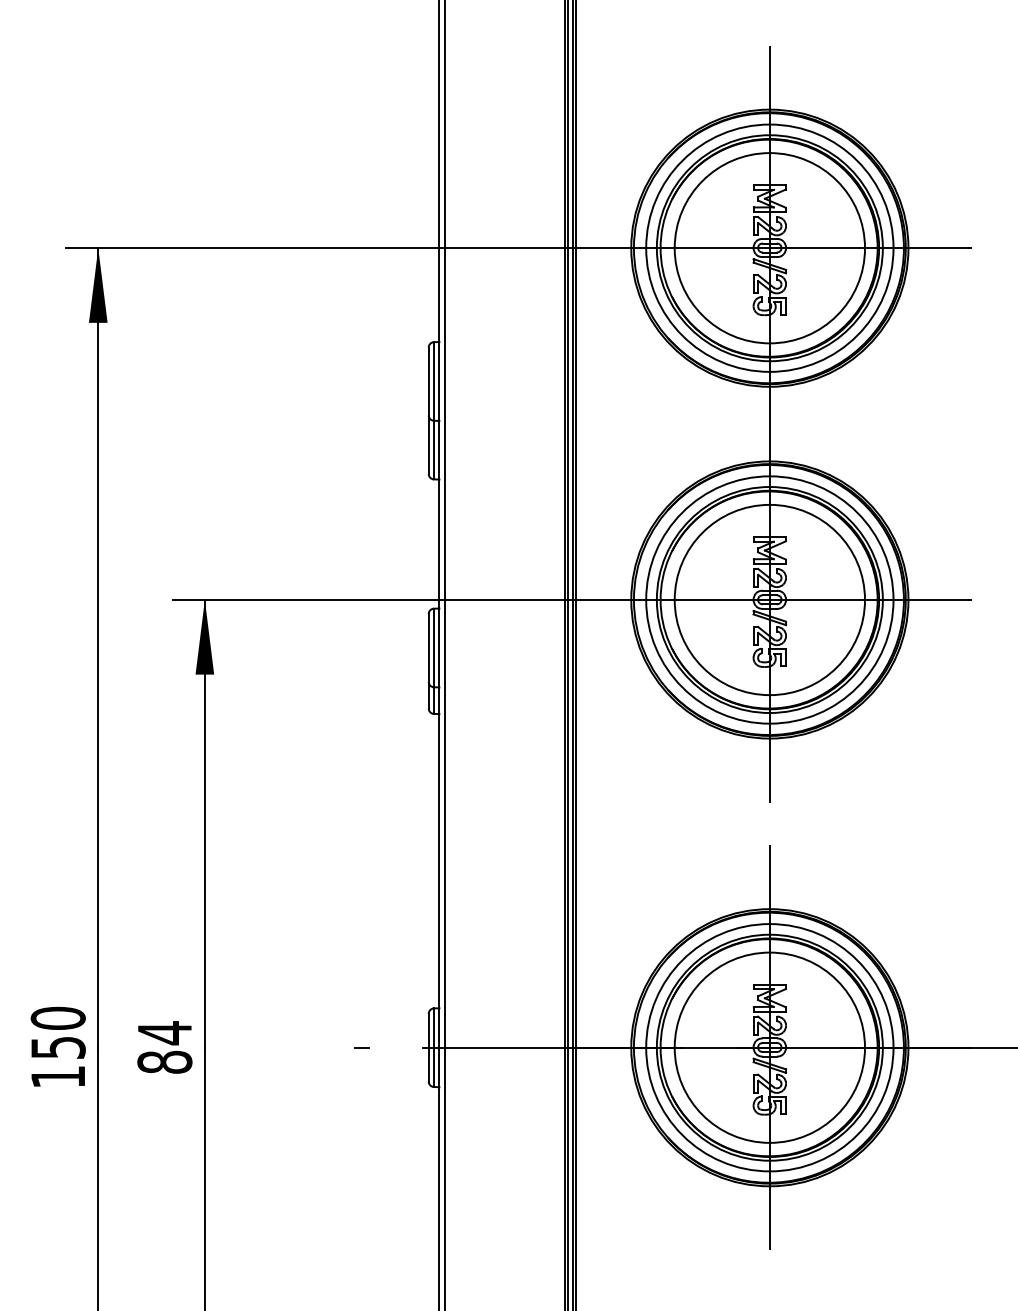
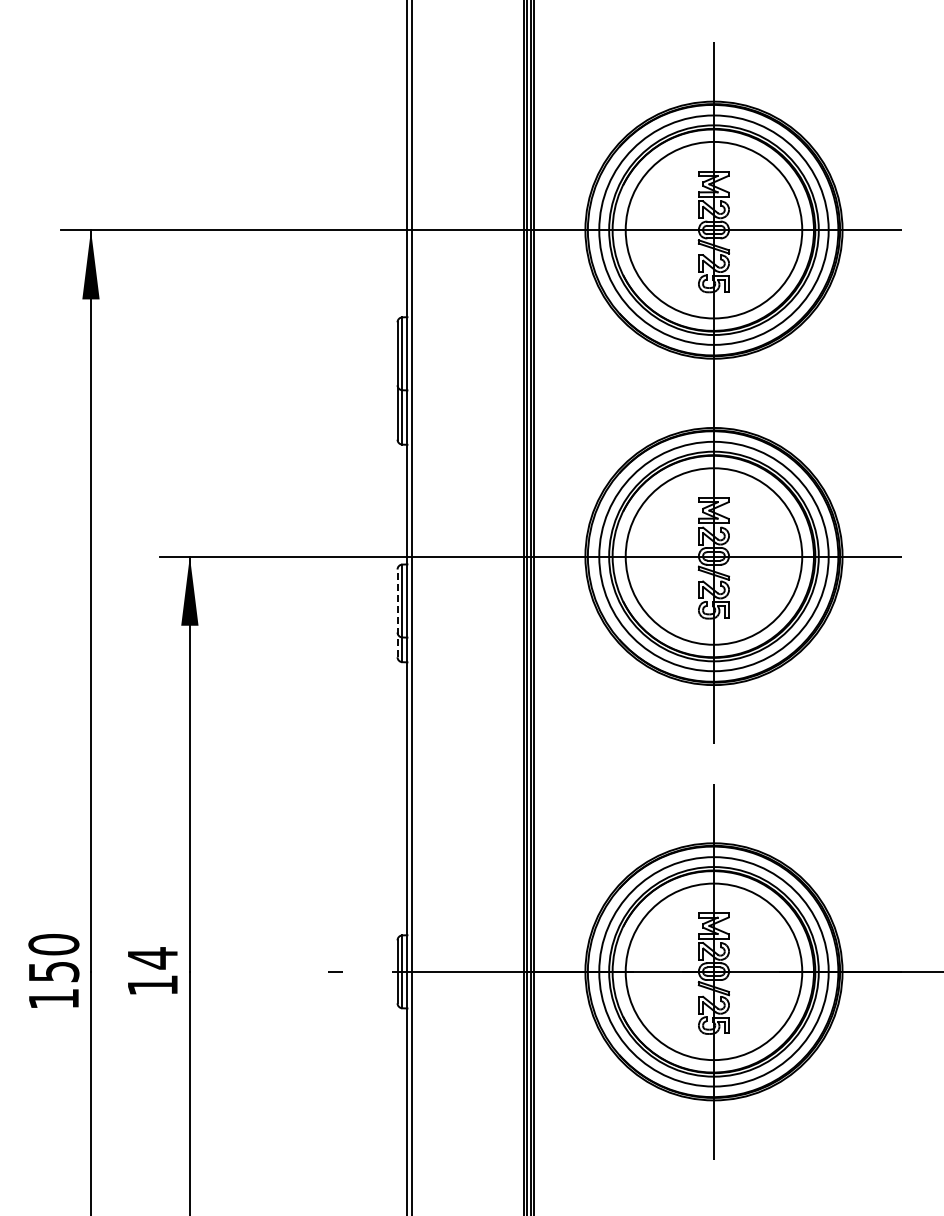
line: (428, 661) -> (397, 613), solid -> dashed
text: (164, 1062) -> (152, 985), 84 -> 14

